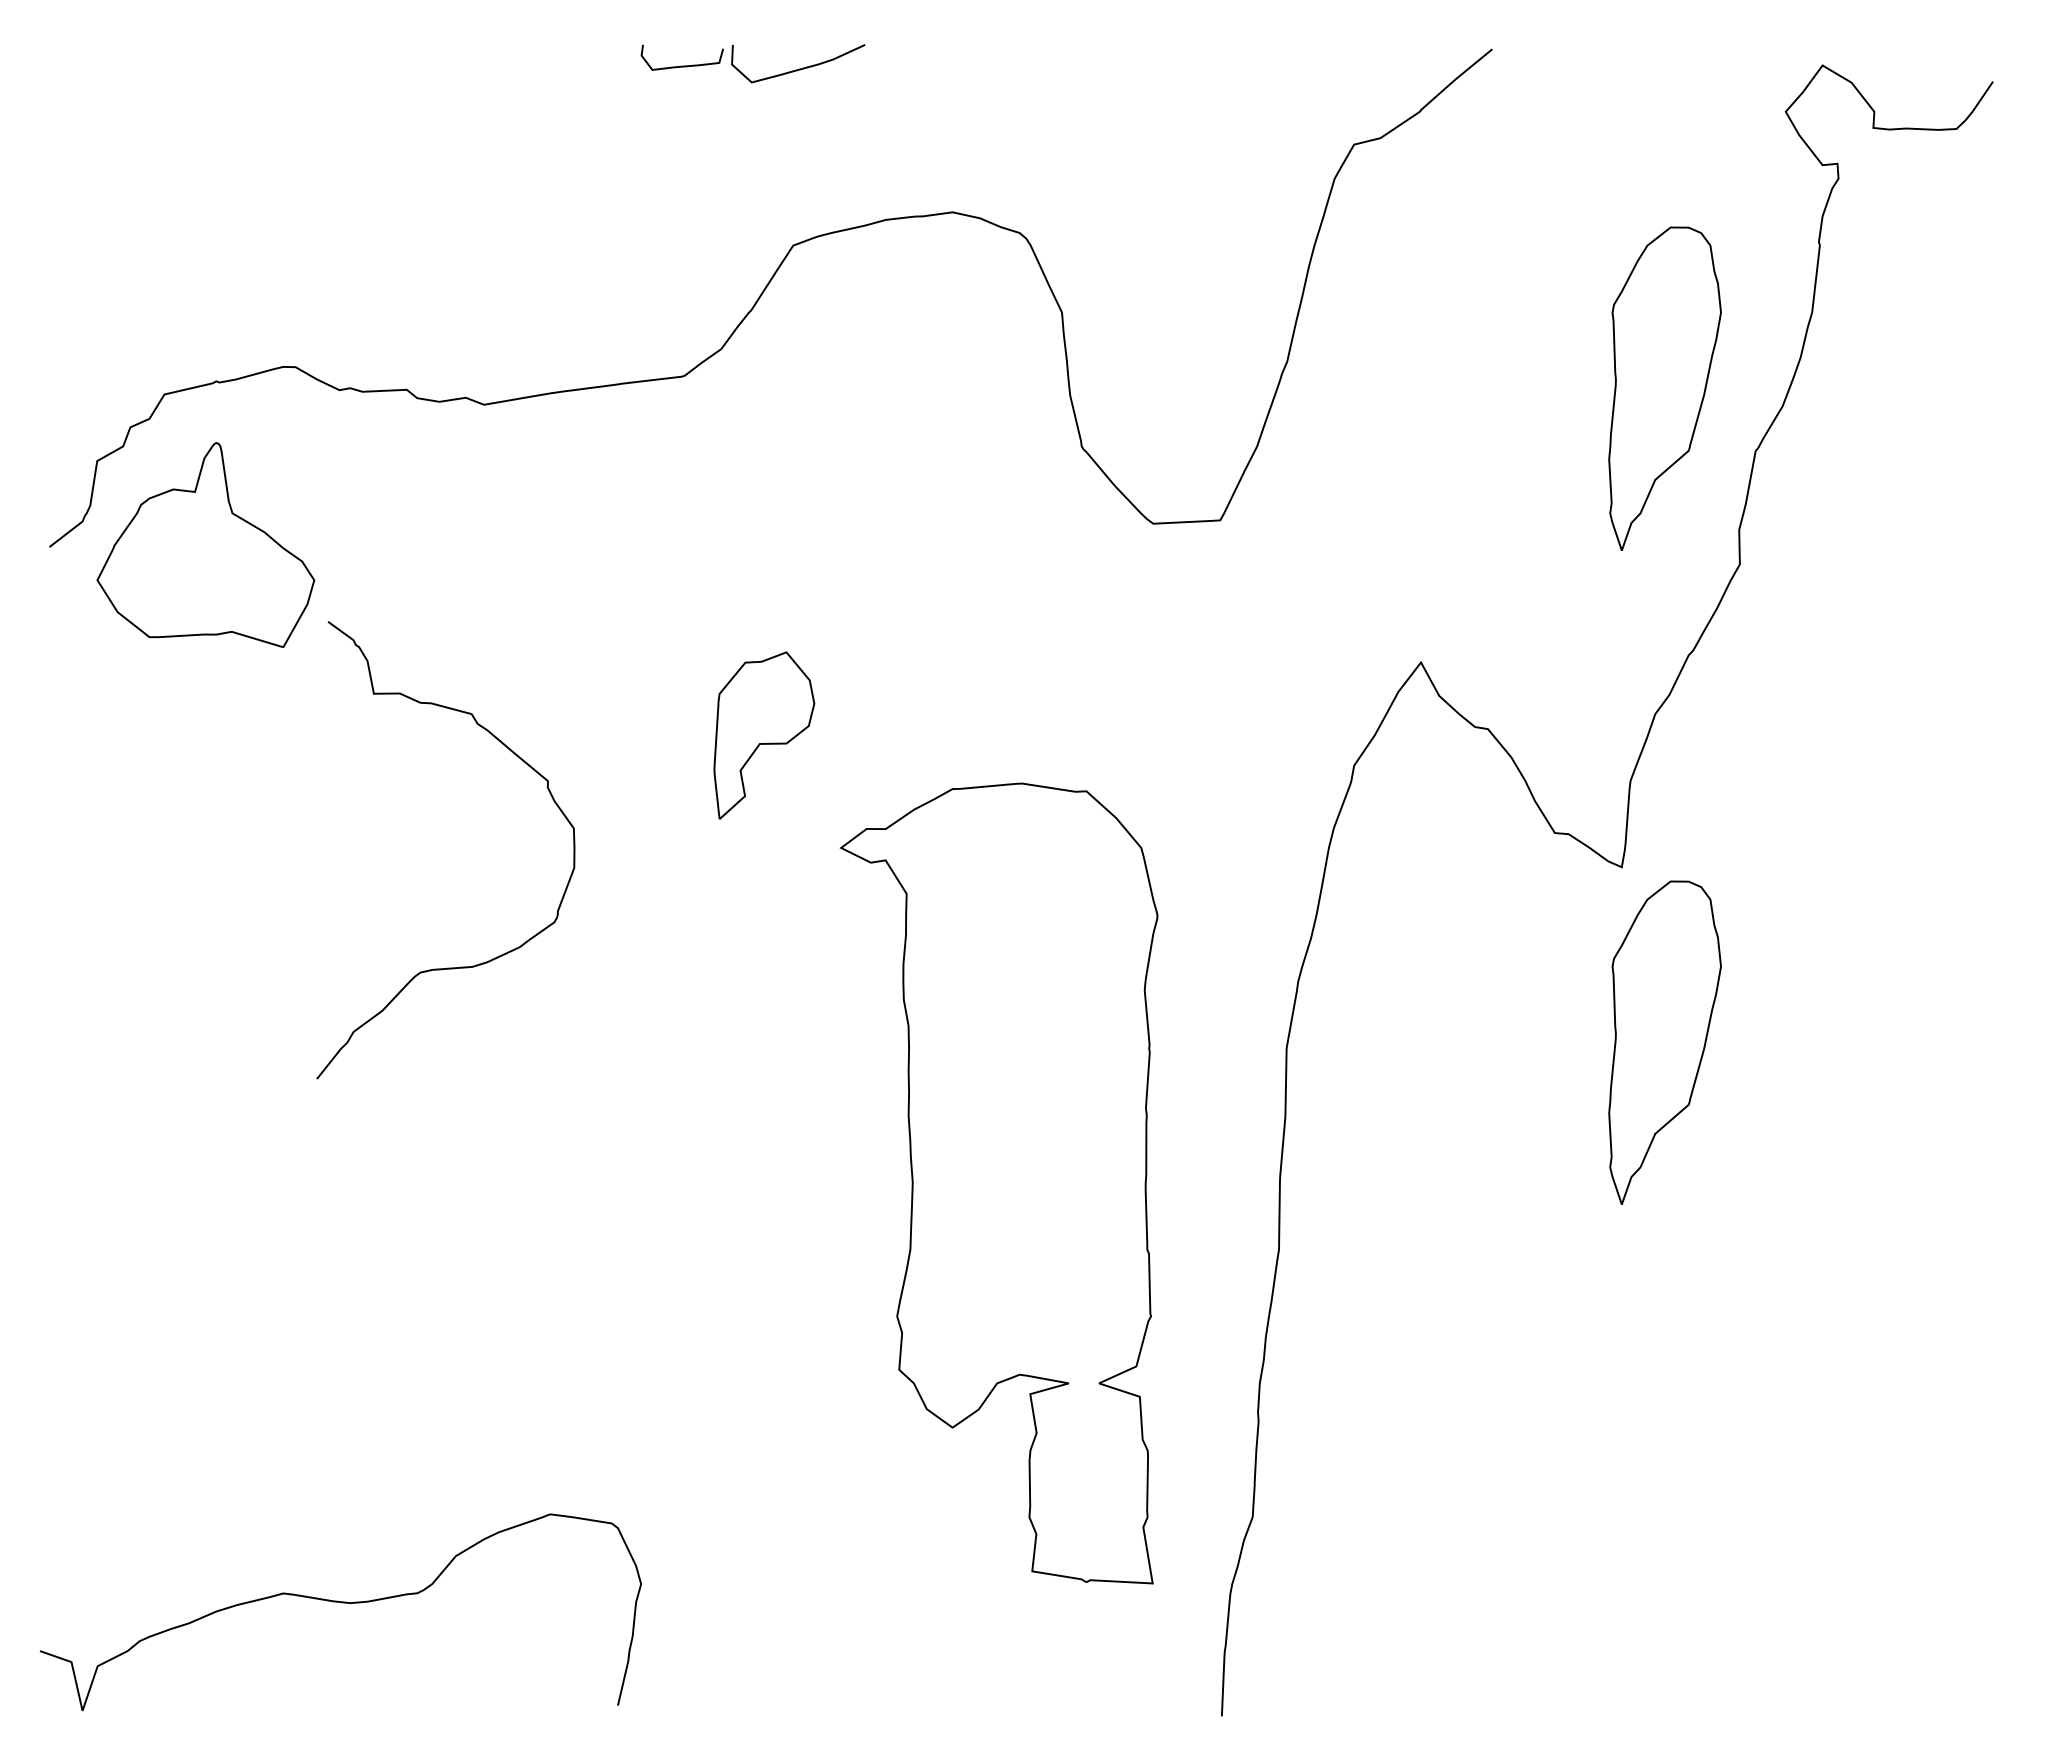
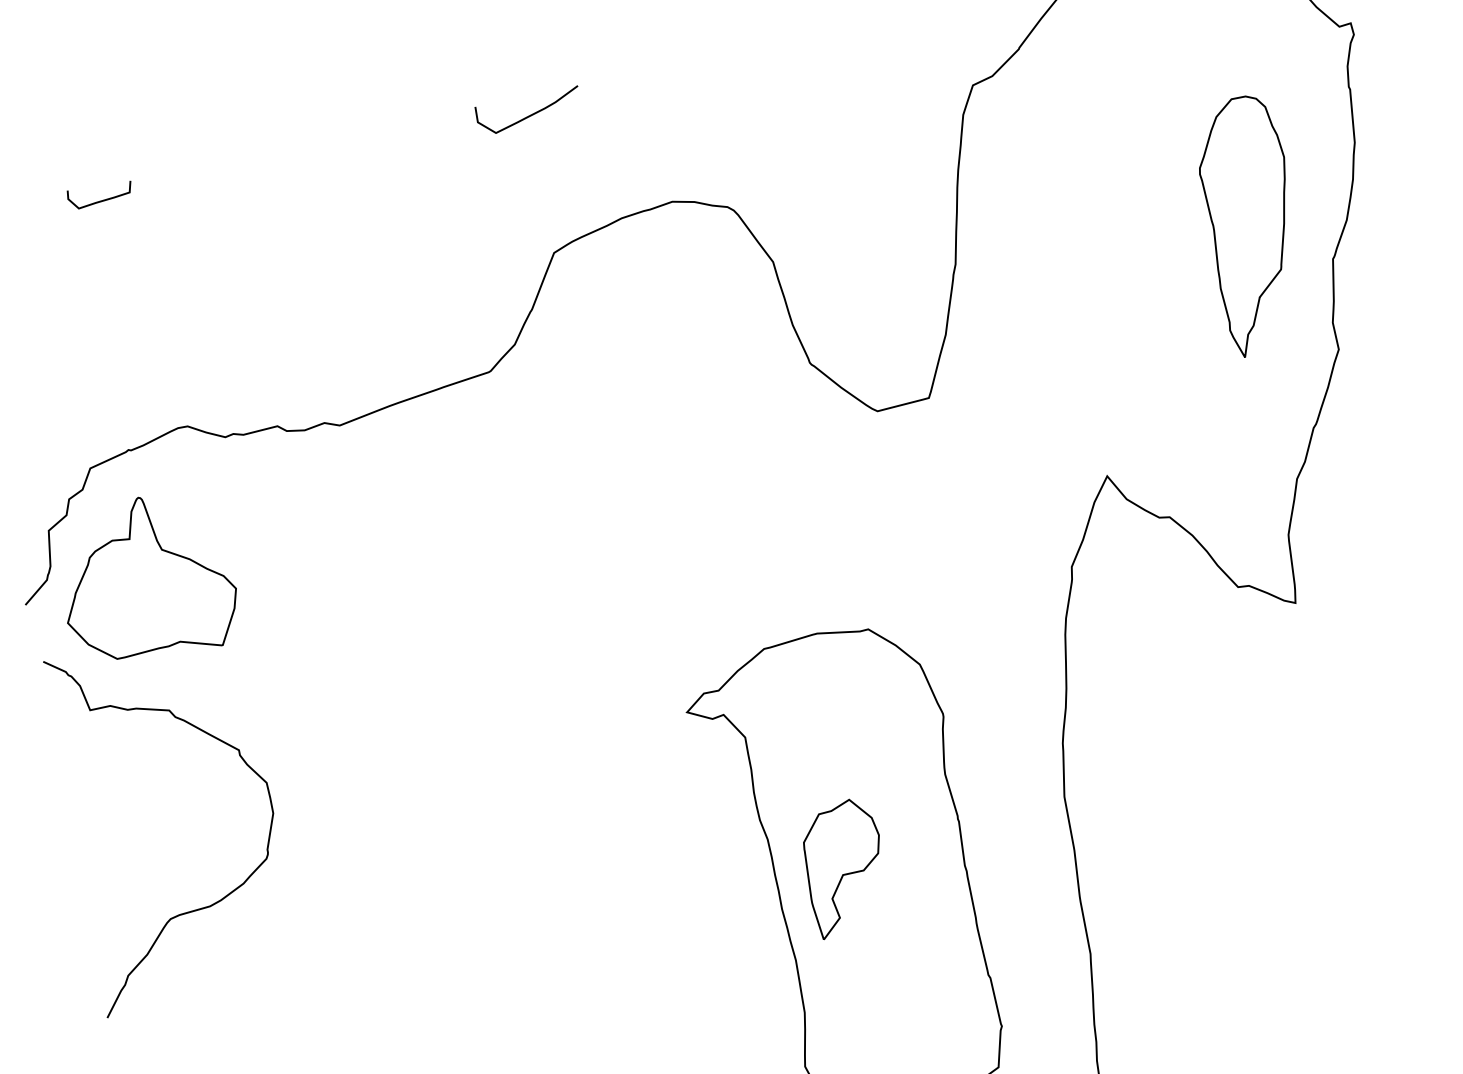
curve: (681, 65) -> (100, 200), moved
part: (764, 735) -> (845, 867), moved
curve: (460, 966) -> (200, 907), moved
part: (1664, 1042) -> (1356, 732), removed

